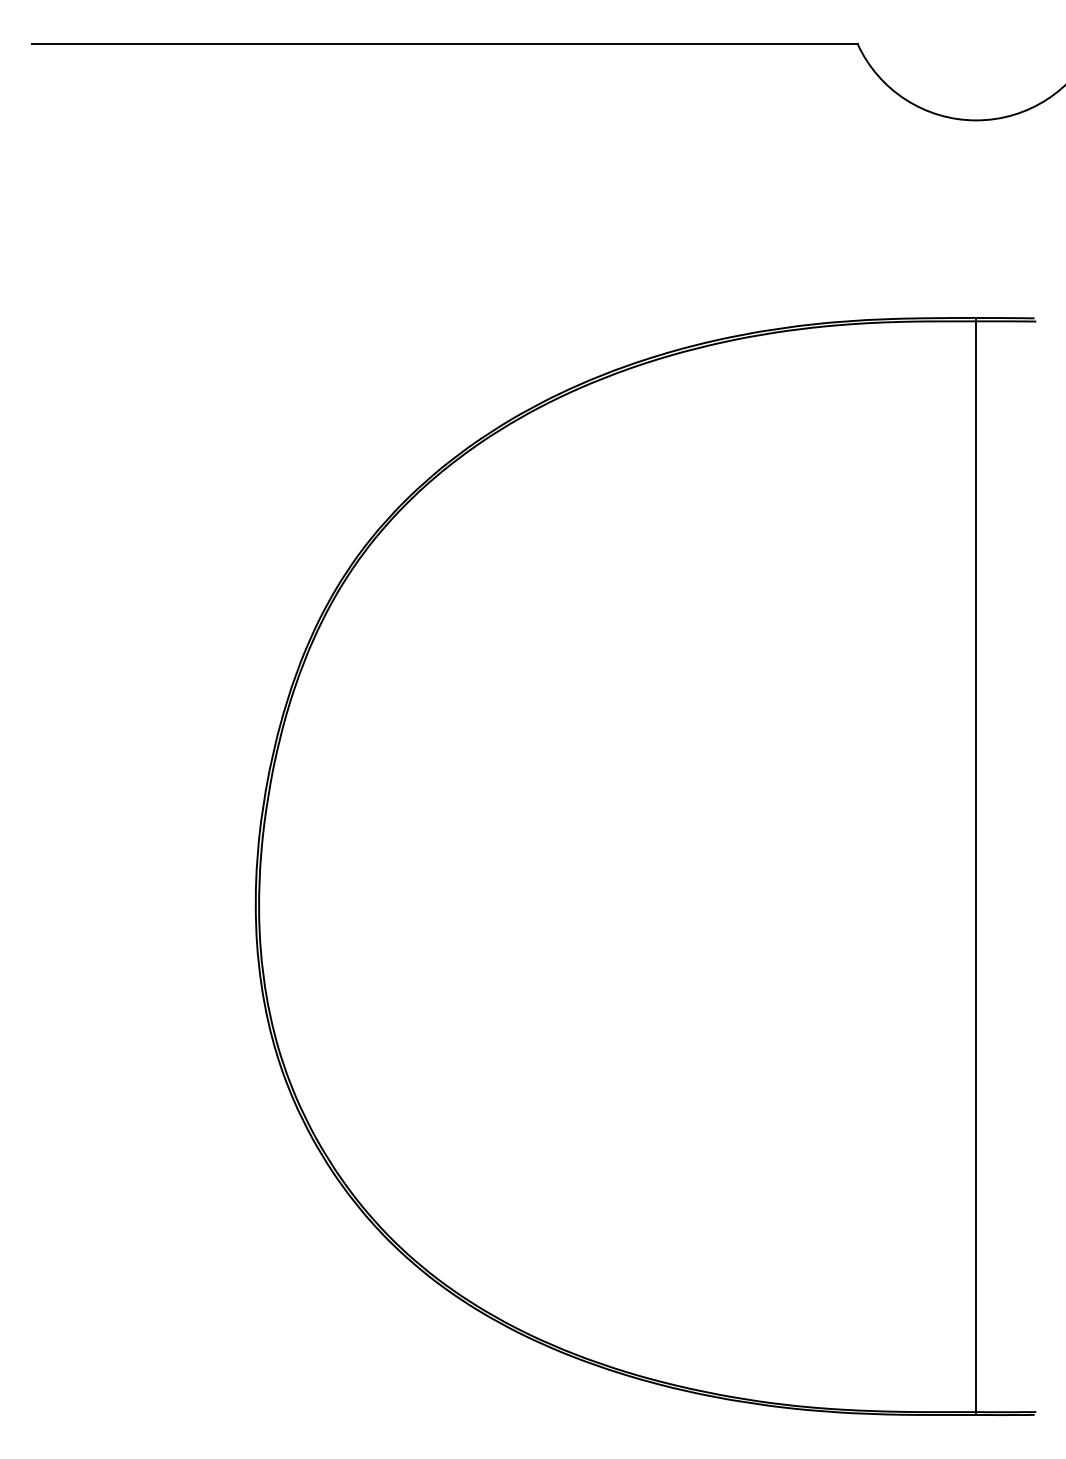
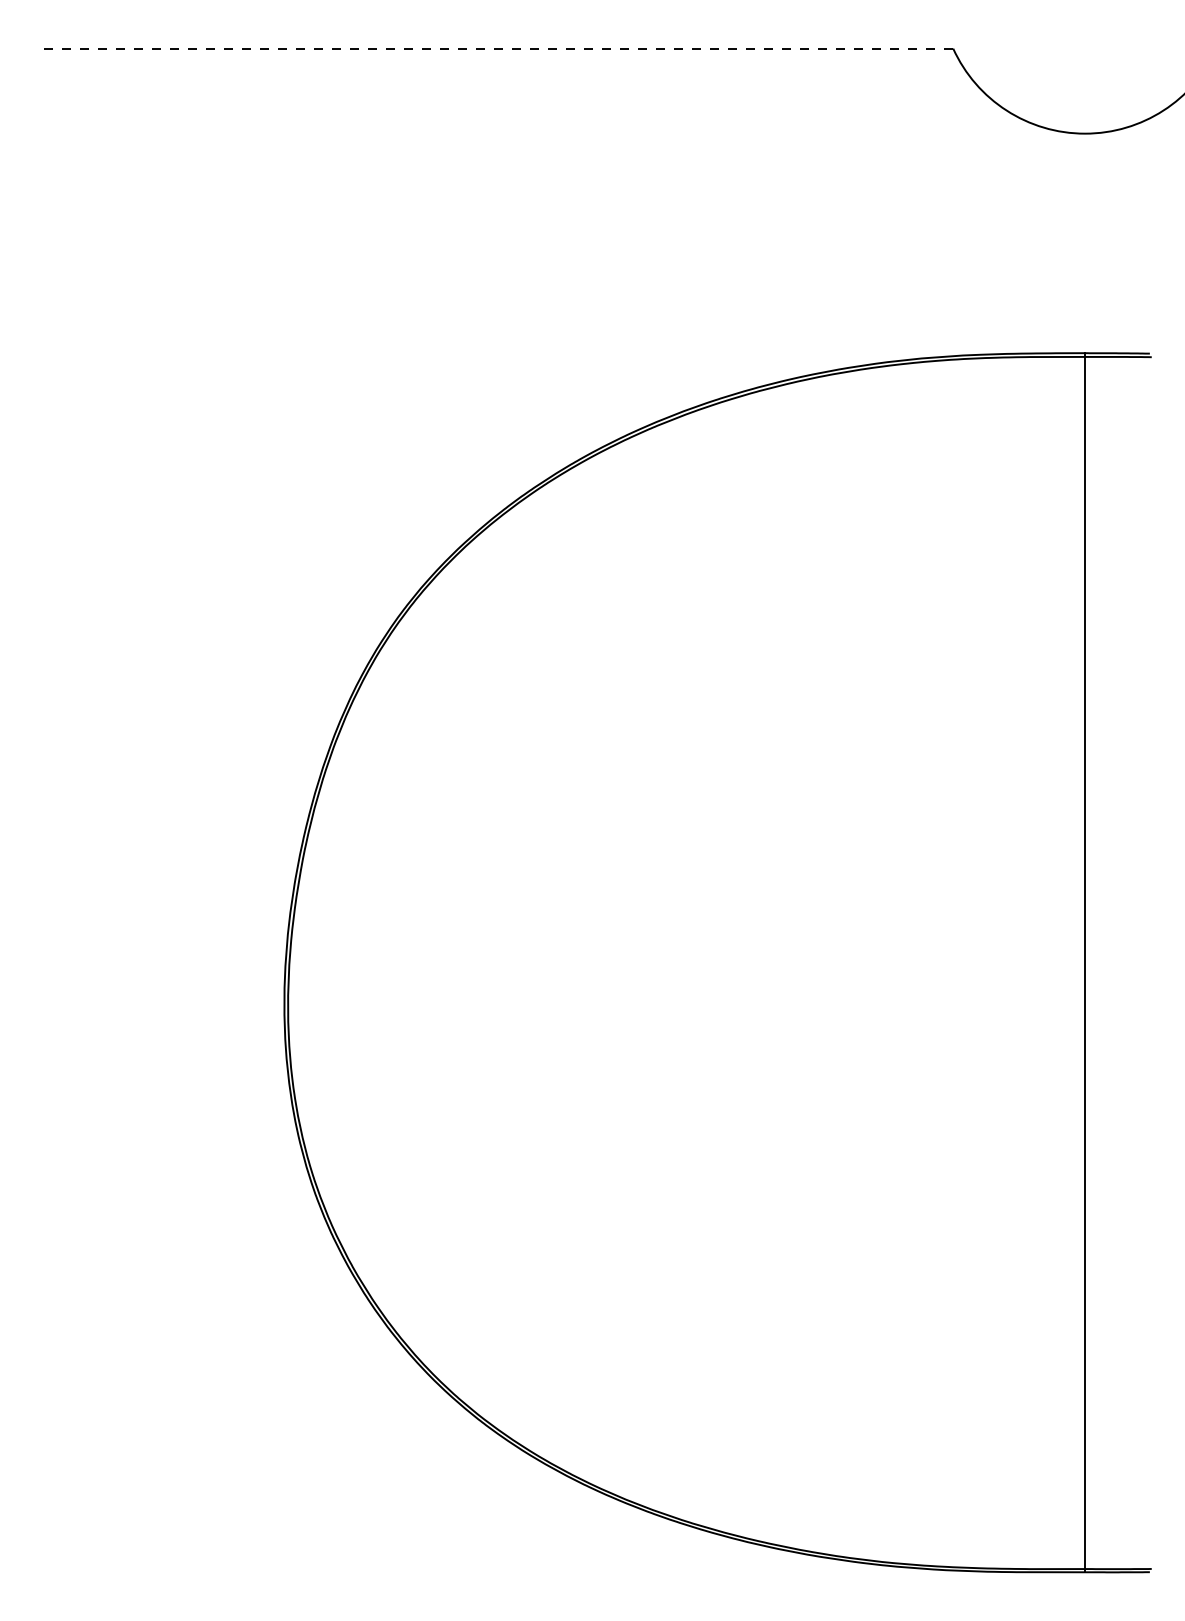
line: (444, 43) -> (494, 48), solid -> dashed

